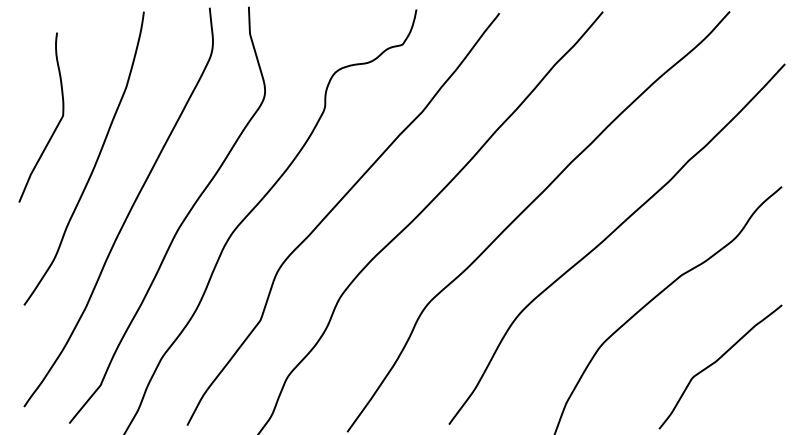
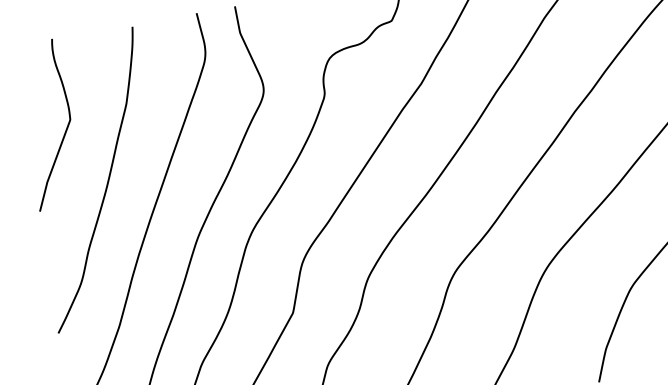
curve: (56, 125) -> (65, 130), moved

